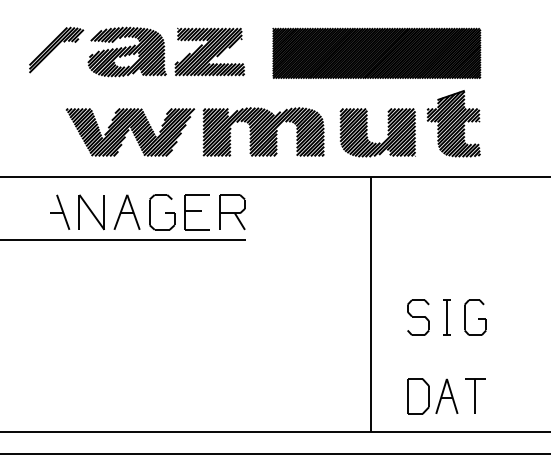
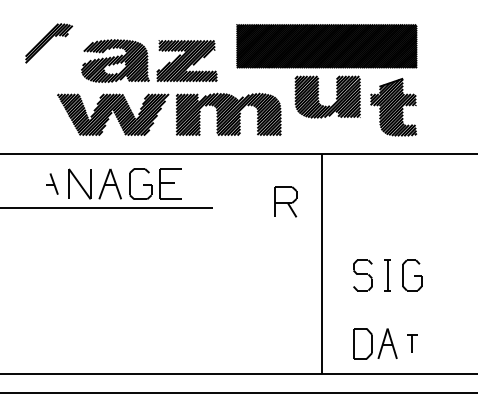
part: (166, 51) -> (149, 60), moved
part: (368, 129) -> (319, 94), moved
part: (60, 211) -> (52, 183), size x0.7
part: (232, 211) -> (285, 201), moved
part: (475, 396) -> (412, 343), size x0.6

